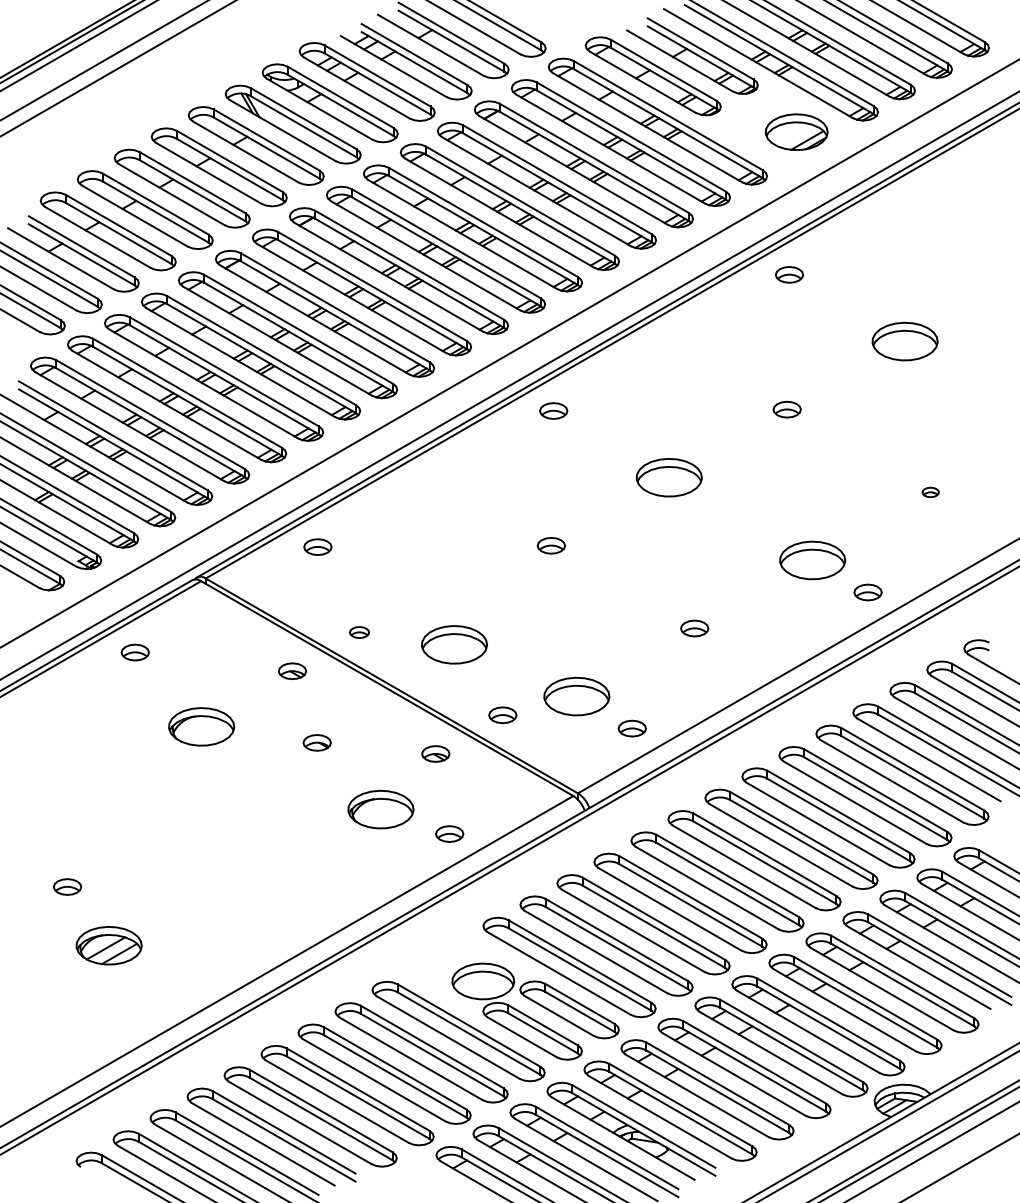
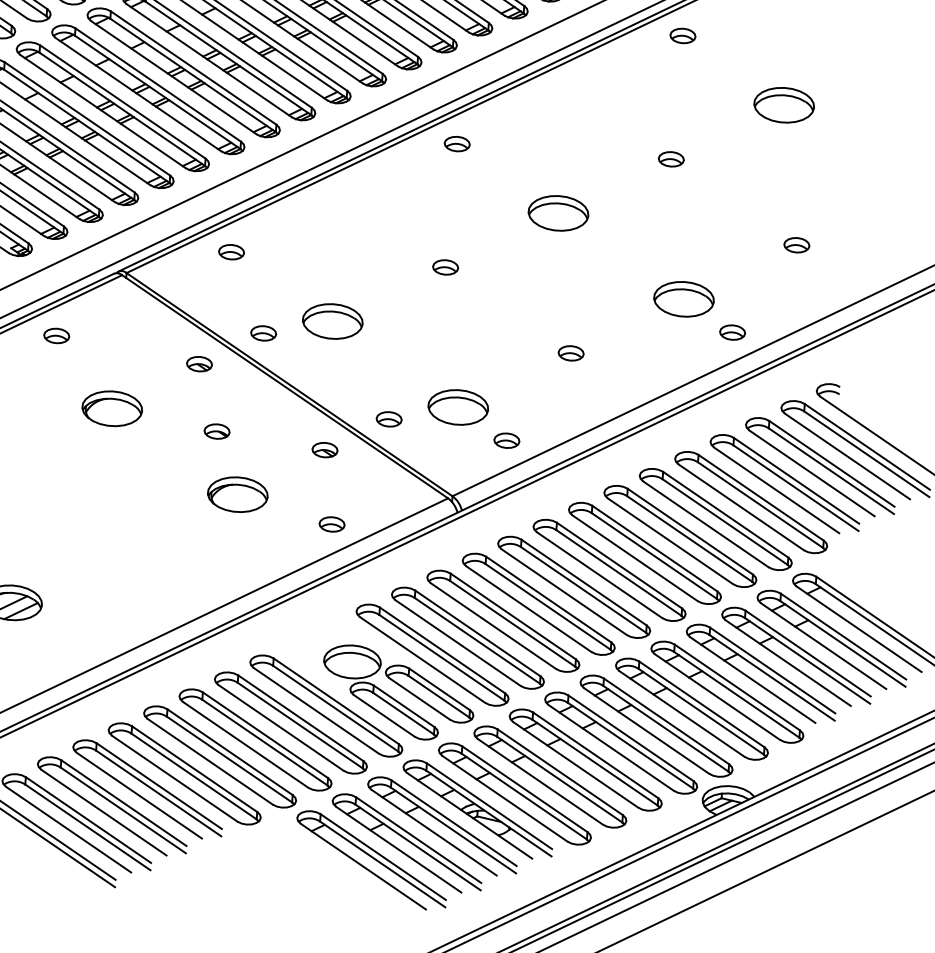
part: (930, 492) -> (796, 245), size x1.67
part: (359, 632) -> (263, 333), size x1.43
part: (454, 644) -> (332, 321), moved
part: (380, 809) -> (237, 494), moved

